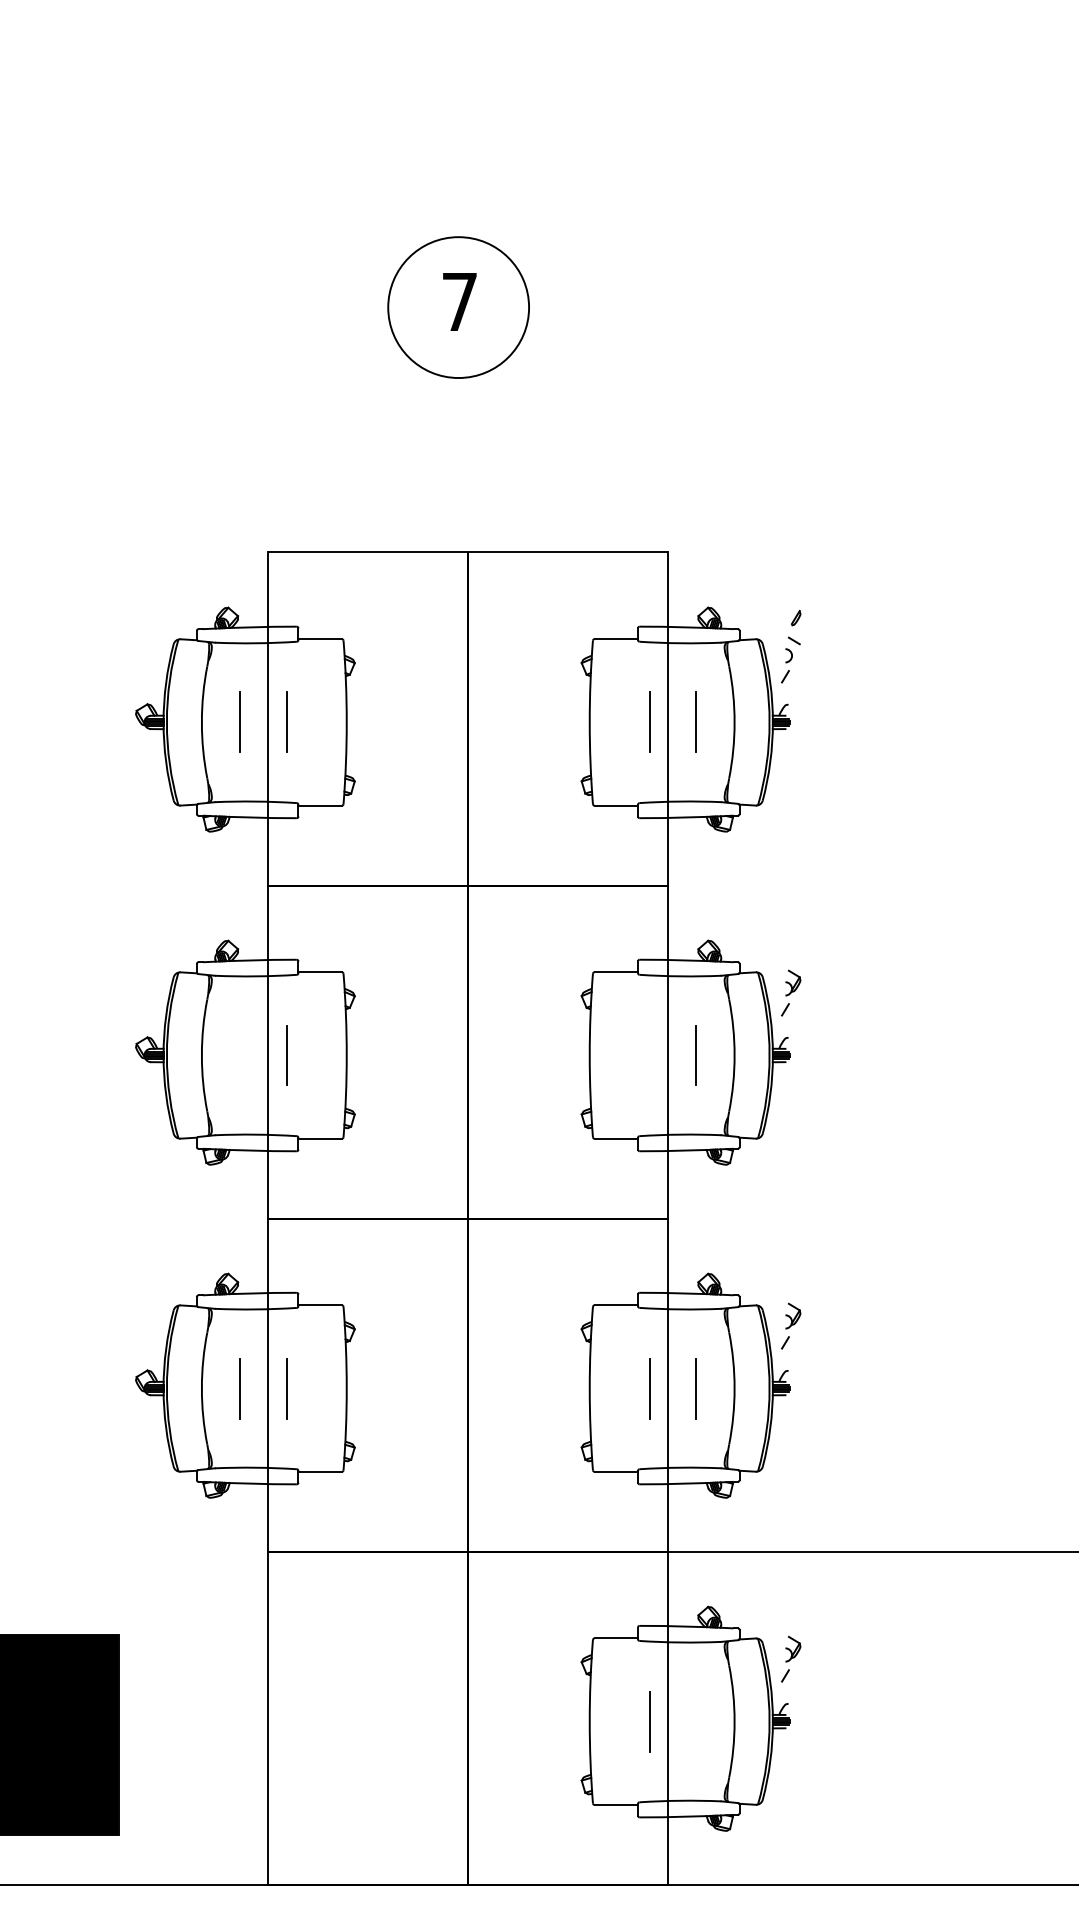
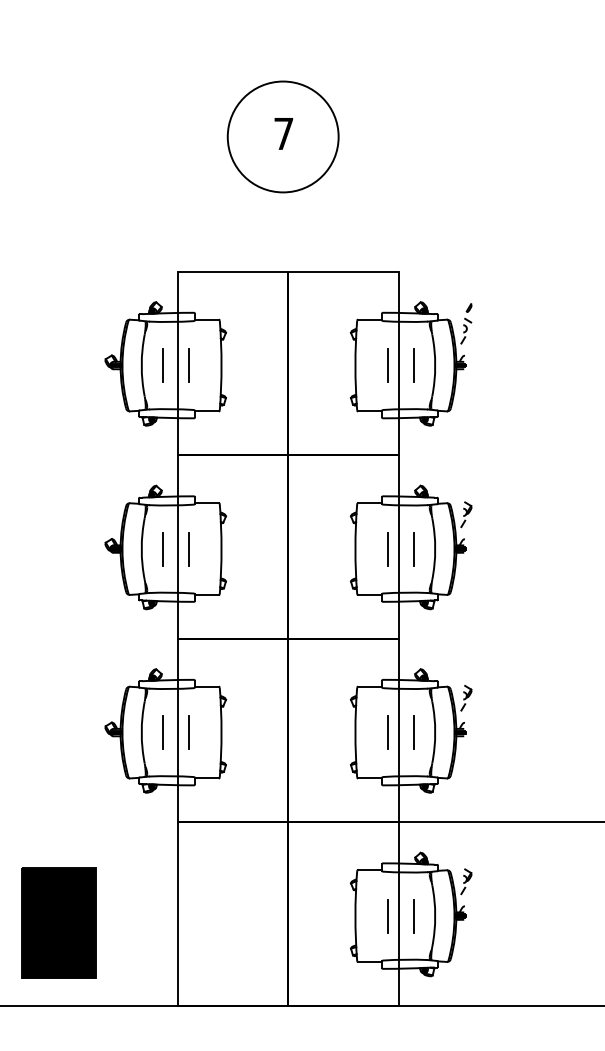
circle: (457, 306) -> (282, 136), size x1.43
line: (239, 1054) -> (162, 548), added
line: (649, 1054) -> (388, 548), added
line: (696, 1720) -> (414, 915), added

